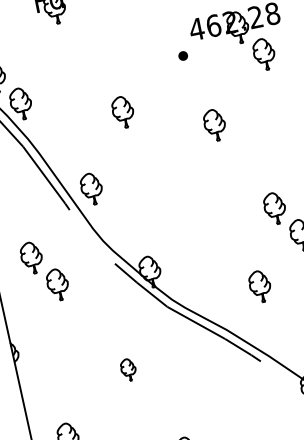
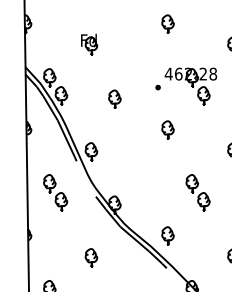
part: (122, 110) -> (114, 98), moved
part: (259, 285) -> (167, 235), moved
part: (128, 369) -> (91, 257), size x1.43

